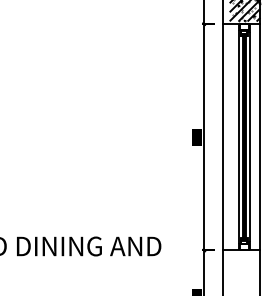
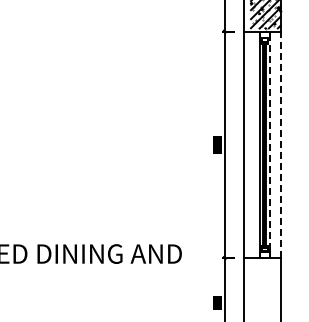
line: (249, 136) -> (270, 144), solid -> dashed
line: (260, 136) -> (281, 144), solid -> dashed

